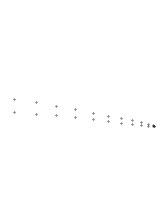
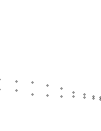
part: (56, 110) -> (32, 87), size x1.6
part: (75, 113) -> (47, 90), size x1.6
part: (93, 116) -> (61, 92), size x1.6

